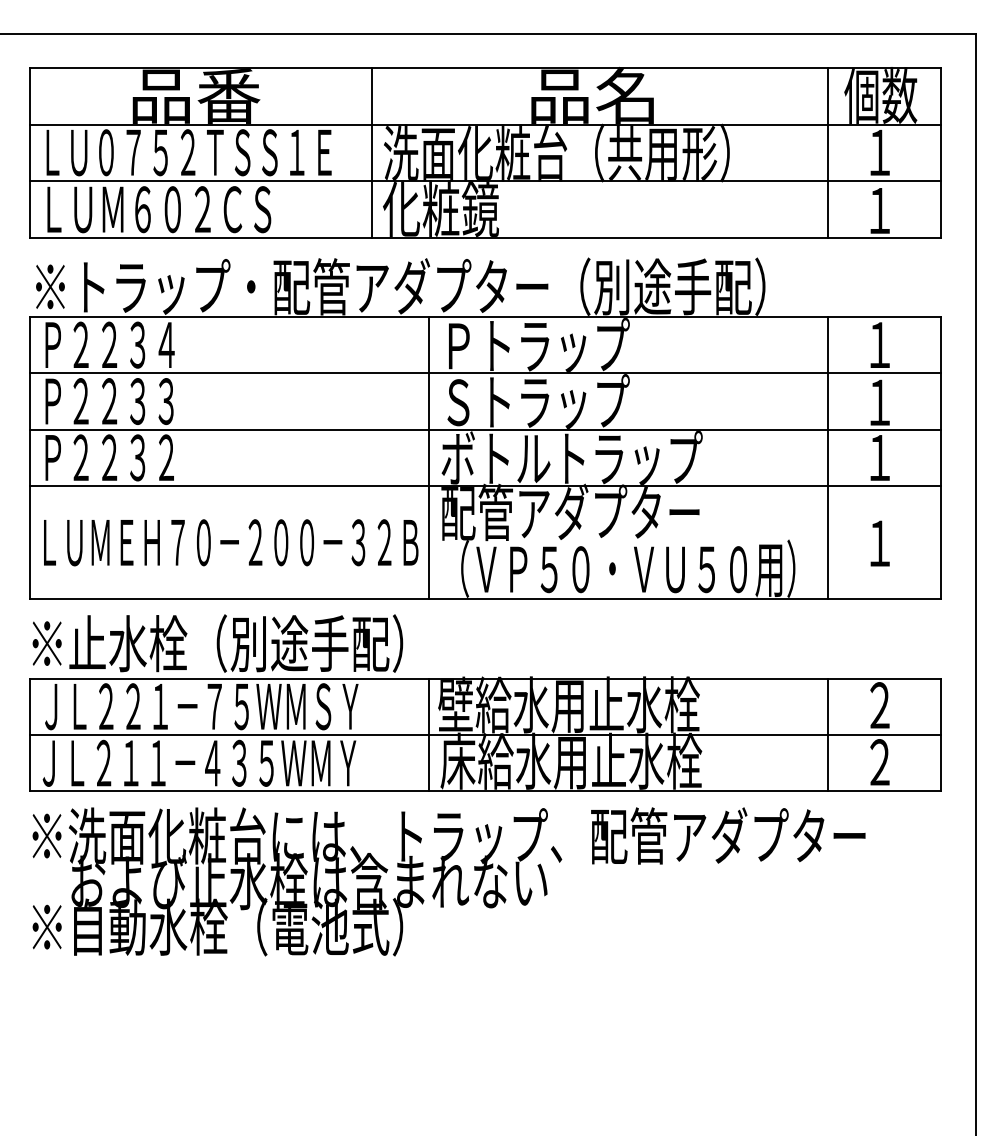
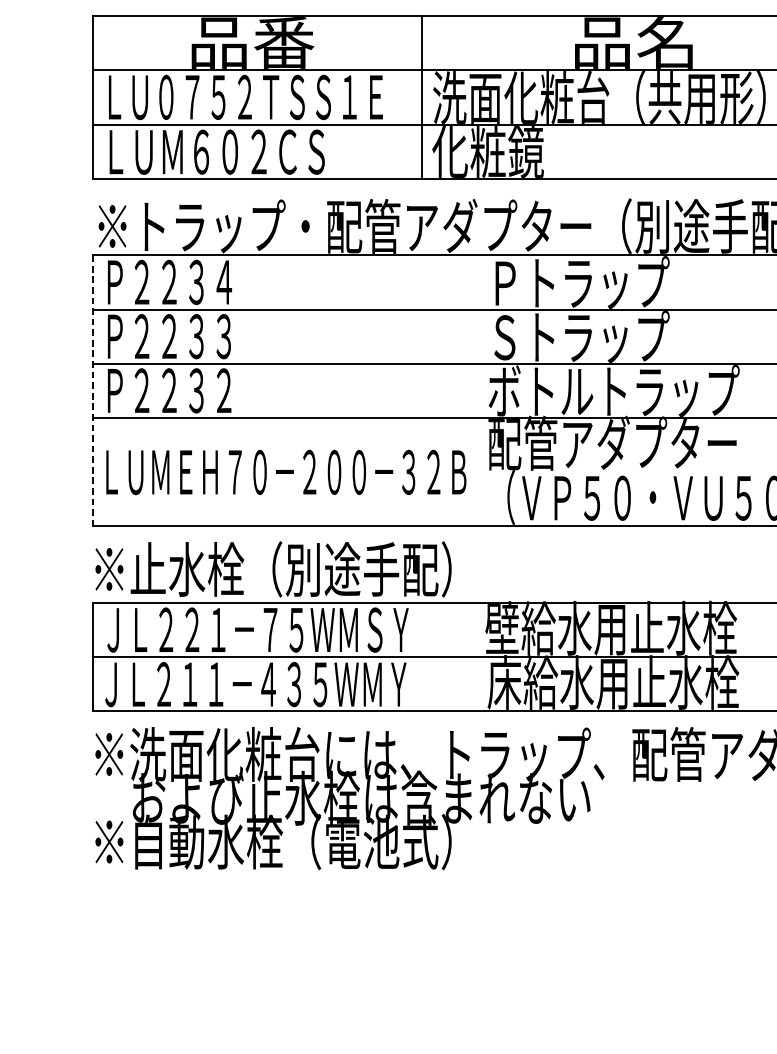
line: (30, 457) -> (93, 390), solid -> dashed
line: (428, 457) -> (476, 390), removed
line: (428, 734) -> (476, 656), removed

